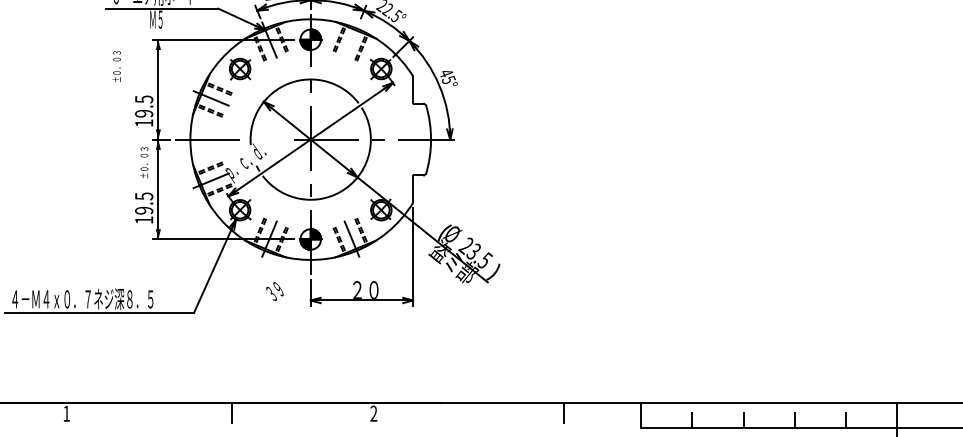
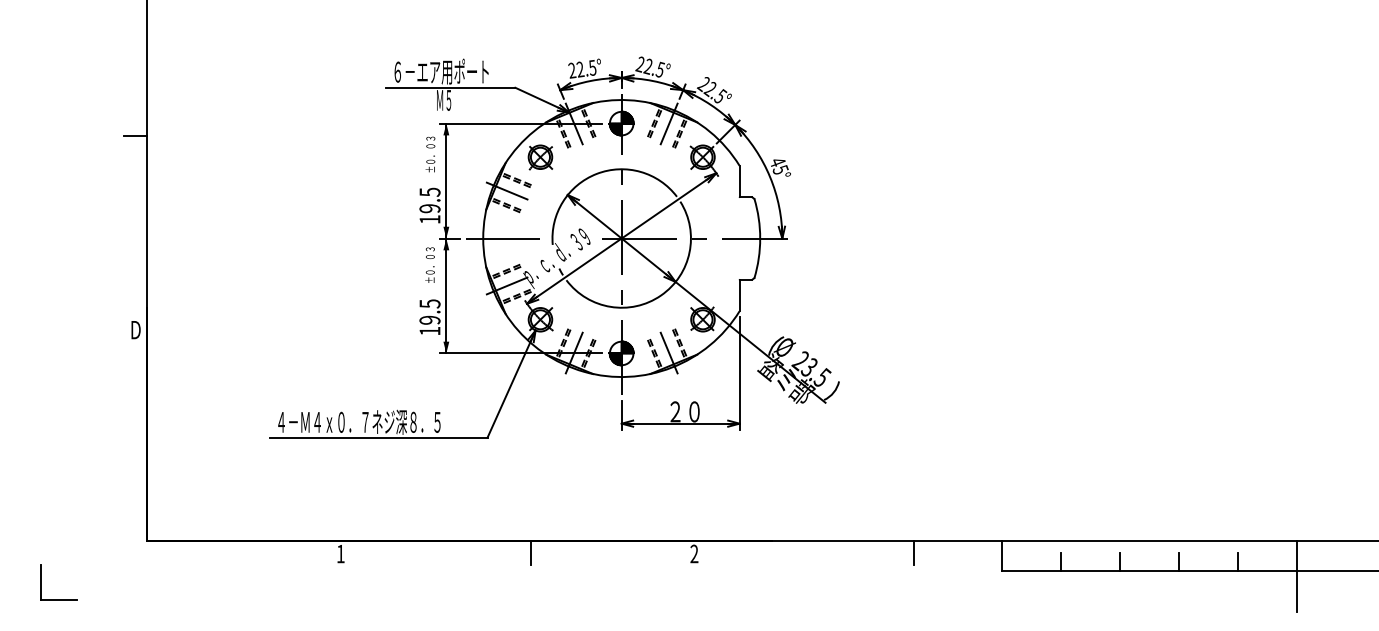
line: (351, 39) -> (668, 123), added
text: (116, 66) -> (430, 154), moved
text: (274, 291) -> (580, 239), moved

